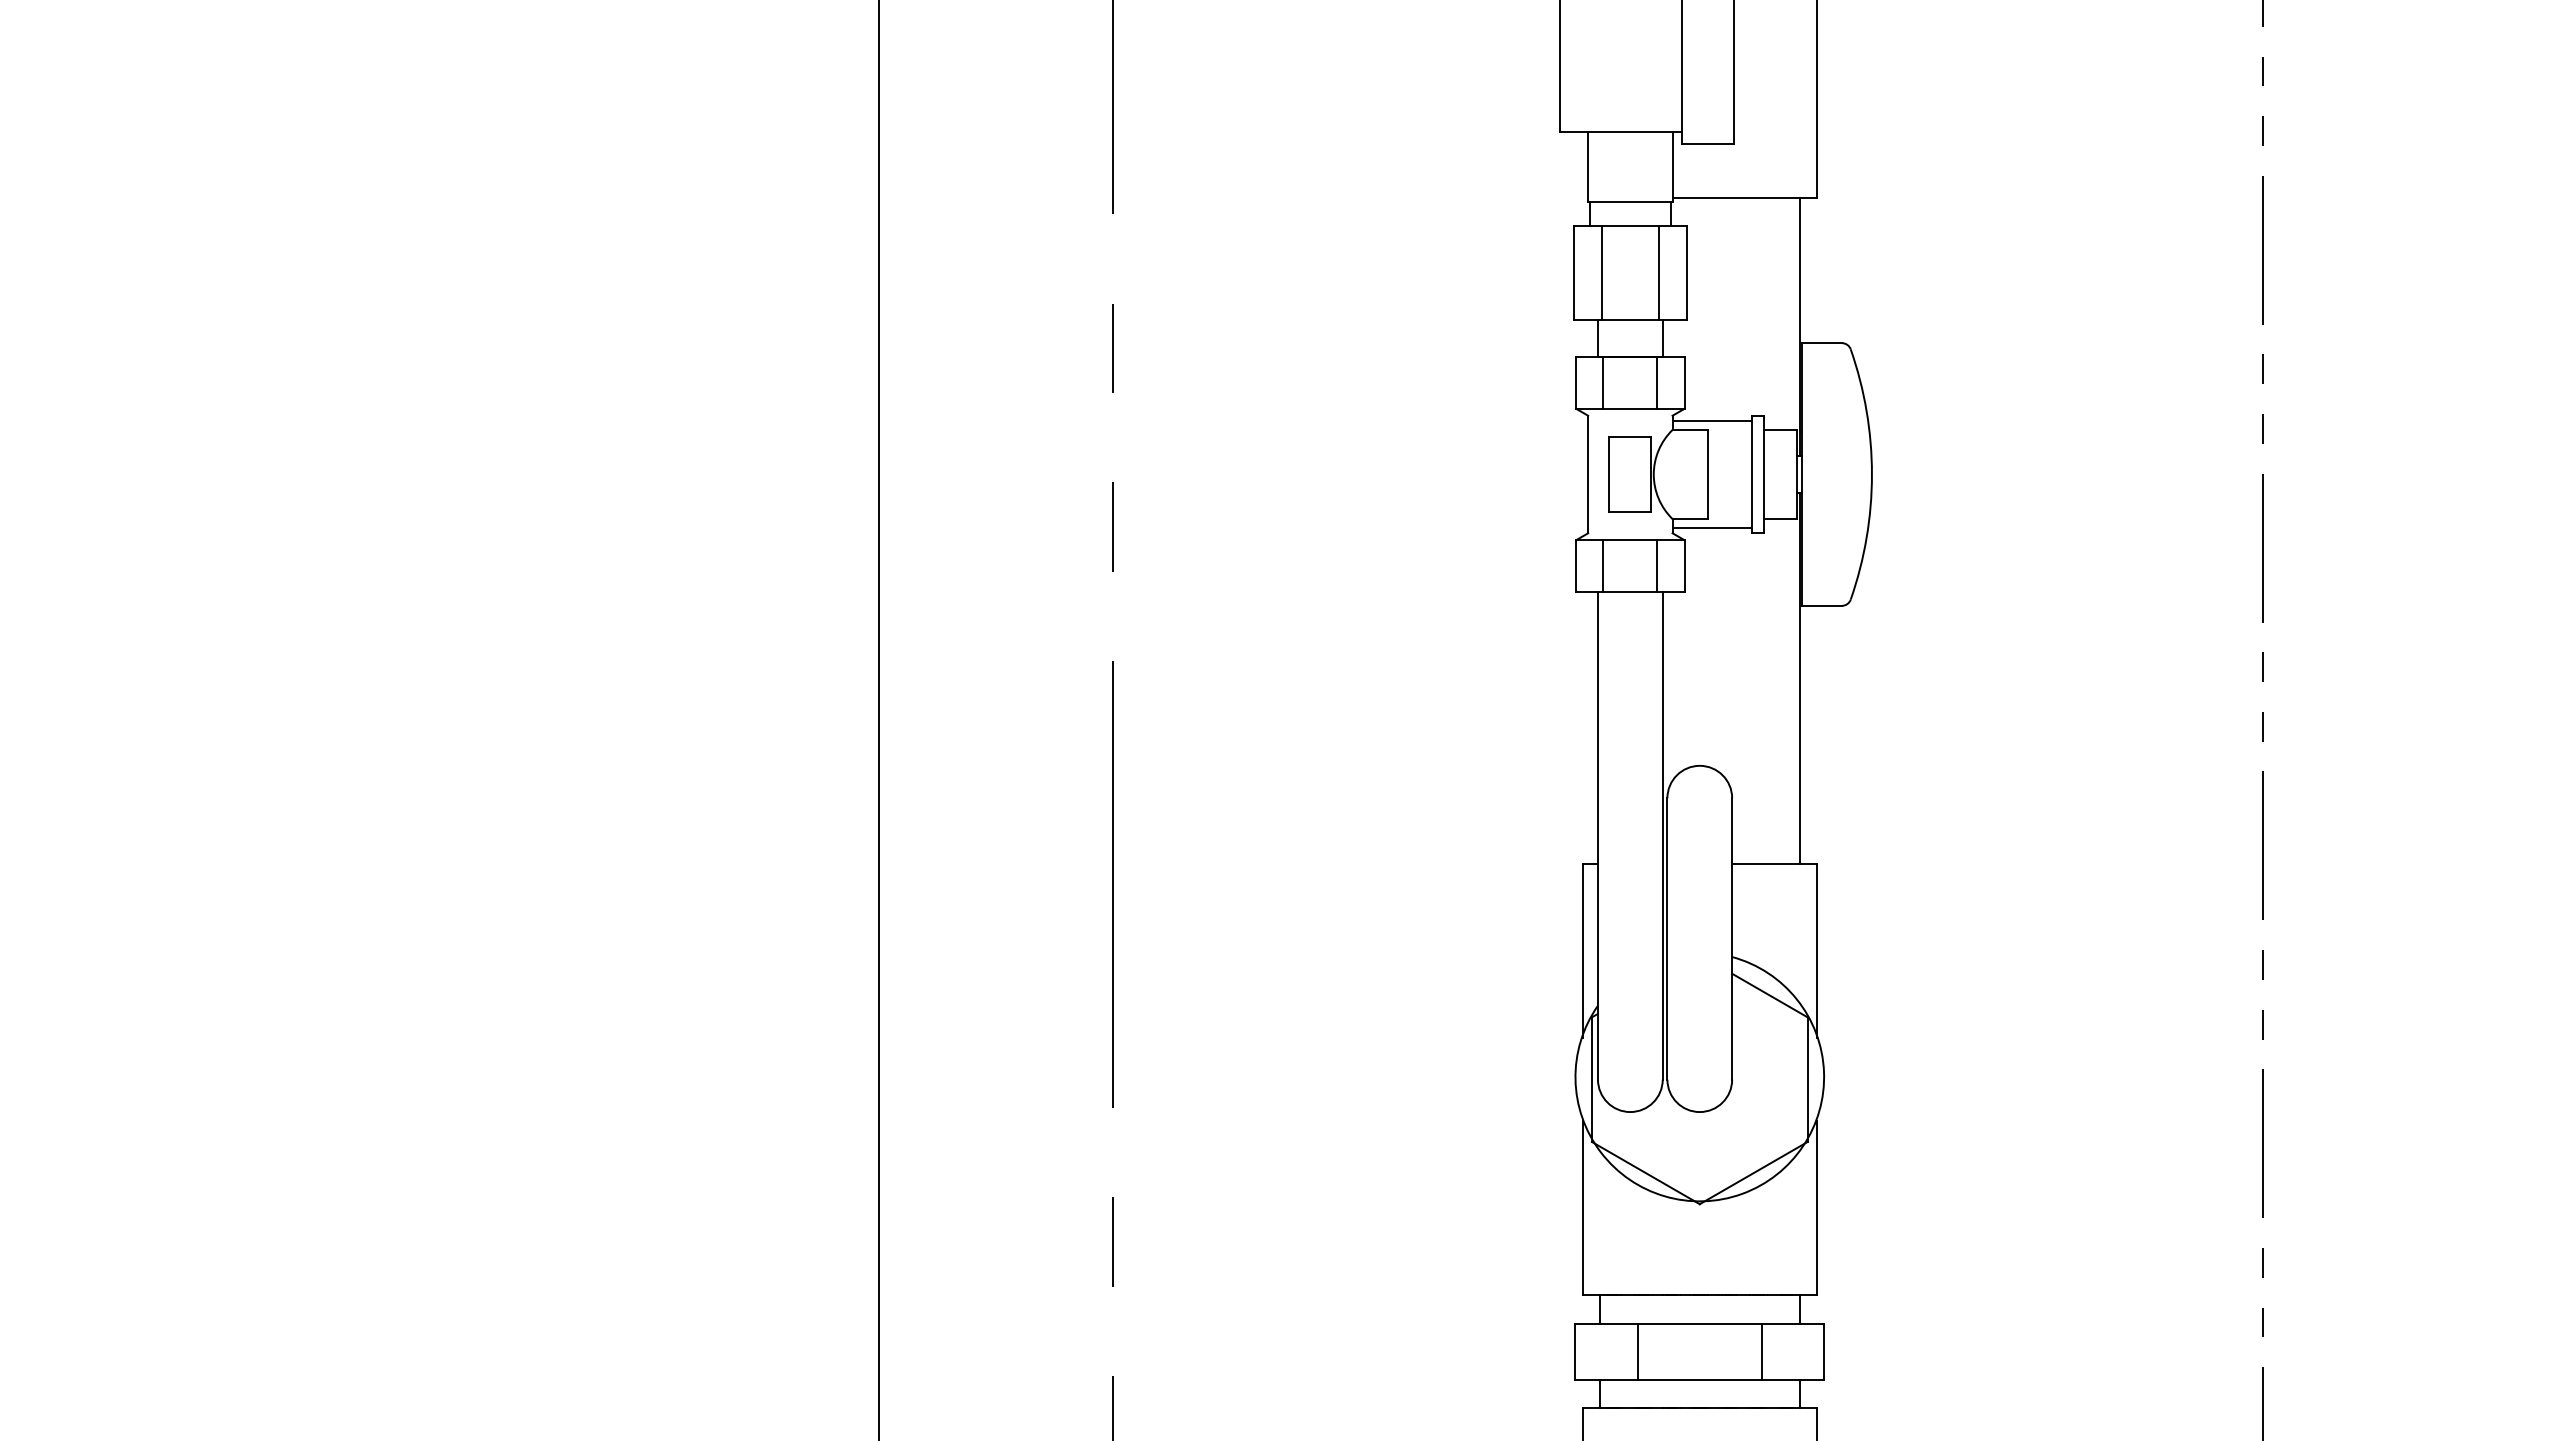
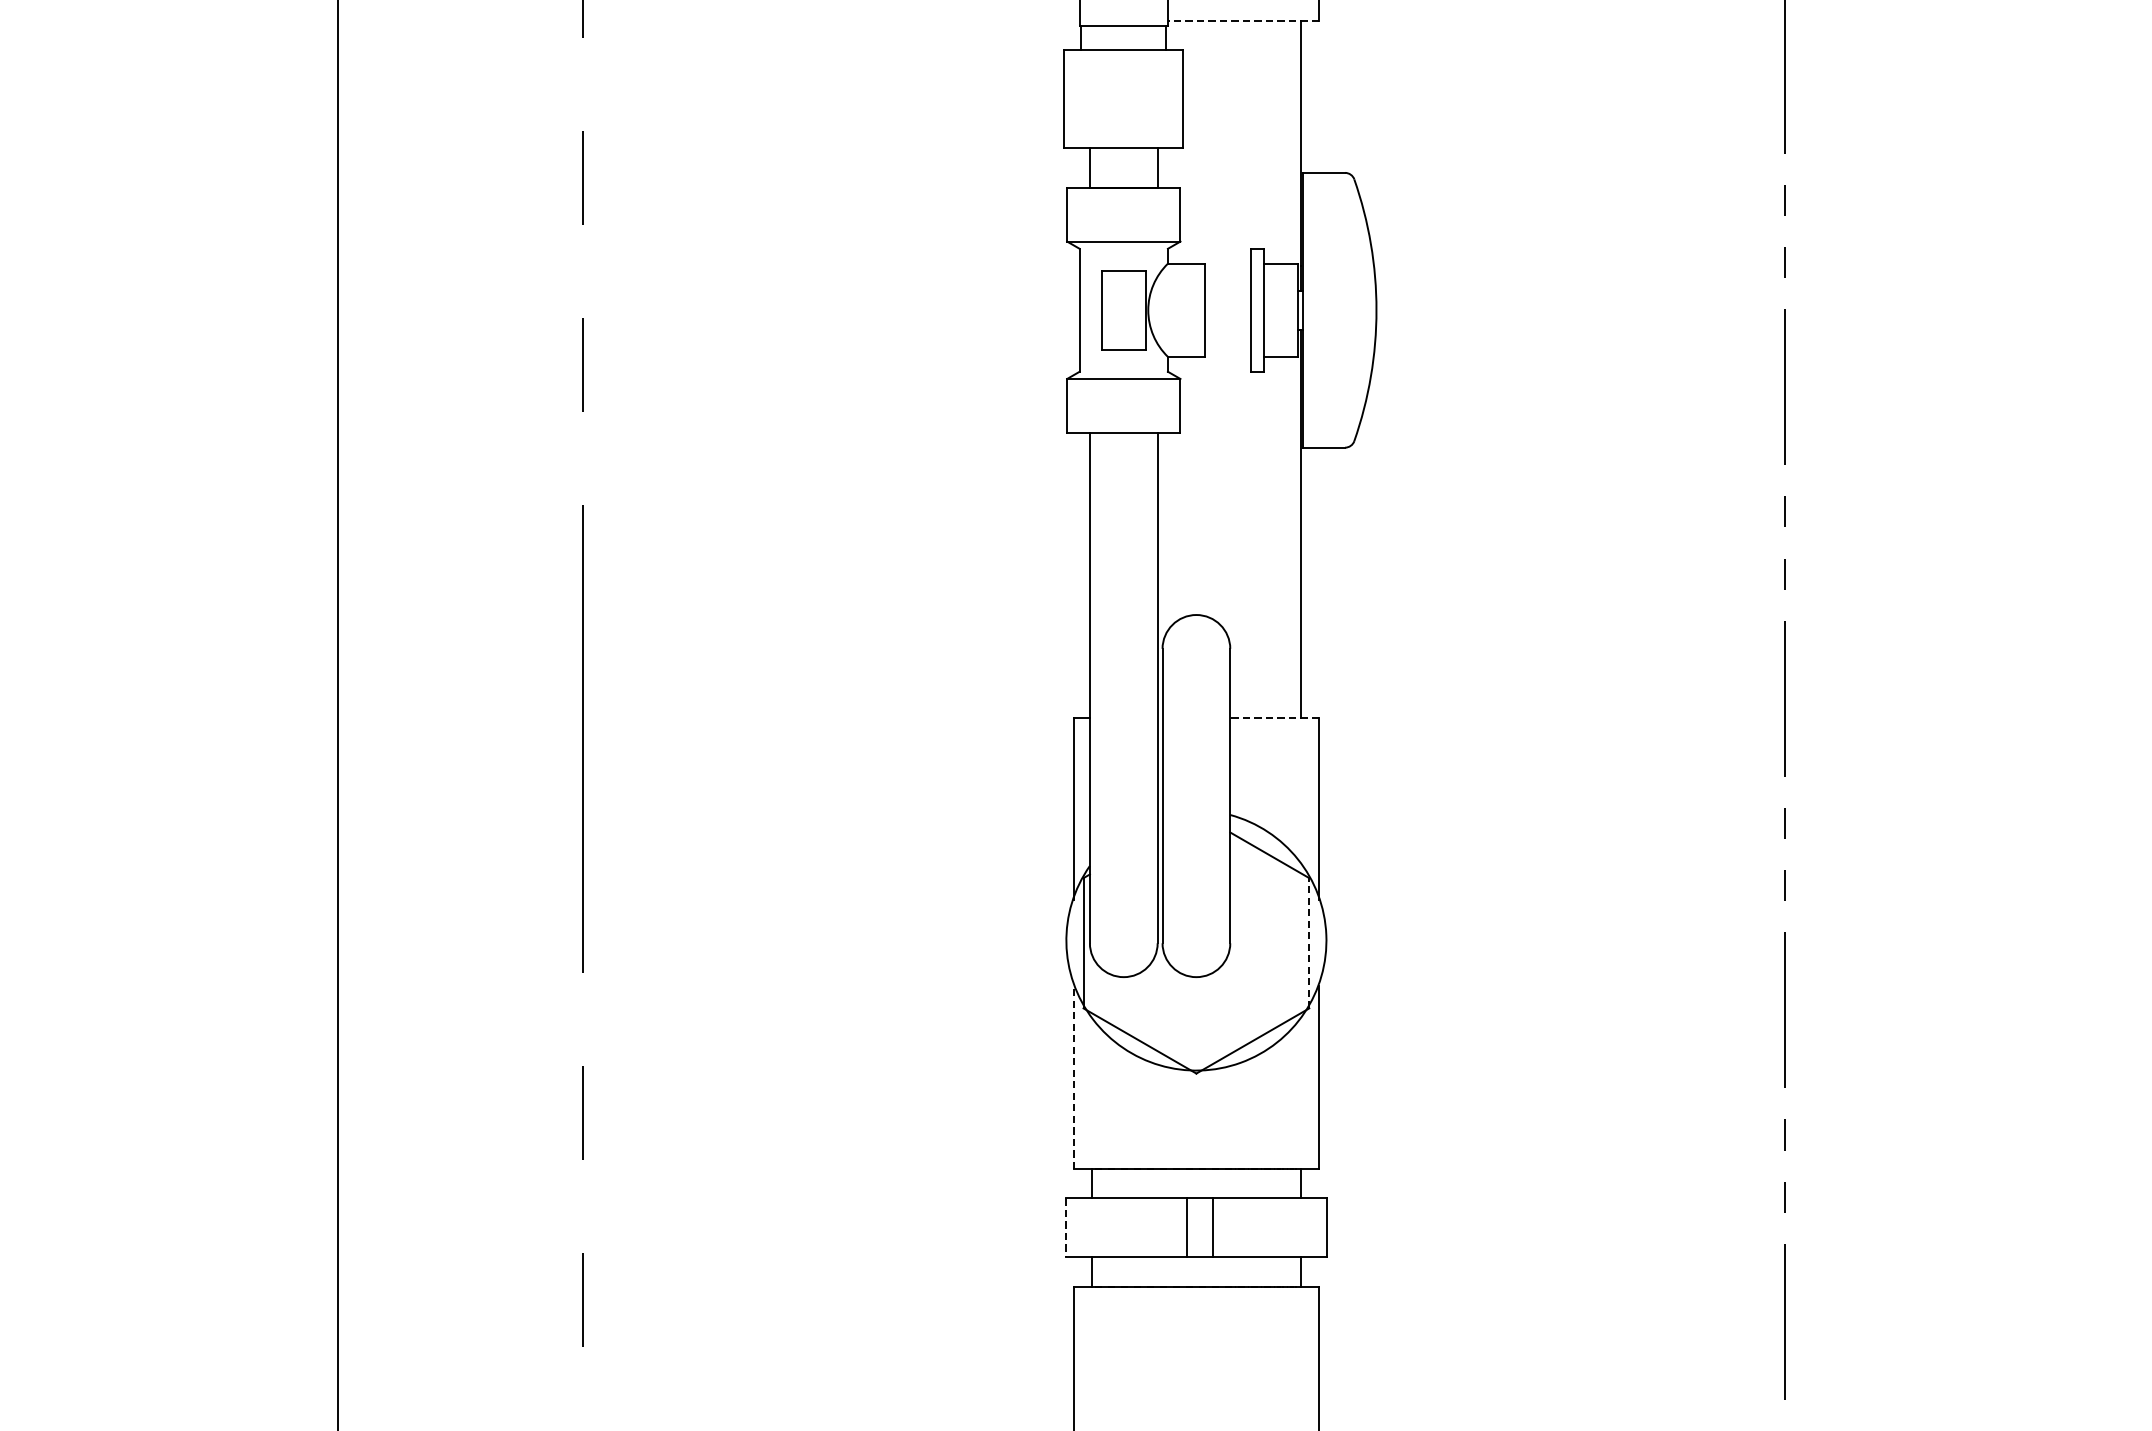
line: (1744, 197) -> (1243, 20), solid -> dashed
line: (1601, 272) -> (1093, 98), removed
line: (1658, 272) -> (1153, 98), removed
line: (1603, 382) -> (1095, 214), removed
line: (1657, 382) -> (1152, 214), removed
line: (1712, 420) -> (1209, 253), removed
line: (1712, 528) -> (1209, 366), removed
line: (1603, 565) -> (1095, 405), removed
line: (1657, 565) -> (1152, 405), removed
line: (1774, 863) -> (1274, 717), solid -> dashed
line: (1807, 1079) -> (1309, 943), solid -> dashed
line: (1582, 1207) -> (1073, 1076), solid -> dashed
line: (1637, 1351) -> (1186, 1227), moved
line: (1762, 1351) -> (1213, 1227), moved
line: (1575, 1352) -> (1066, 1228), solid -> dashed

